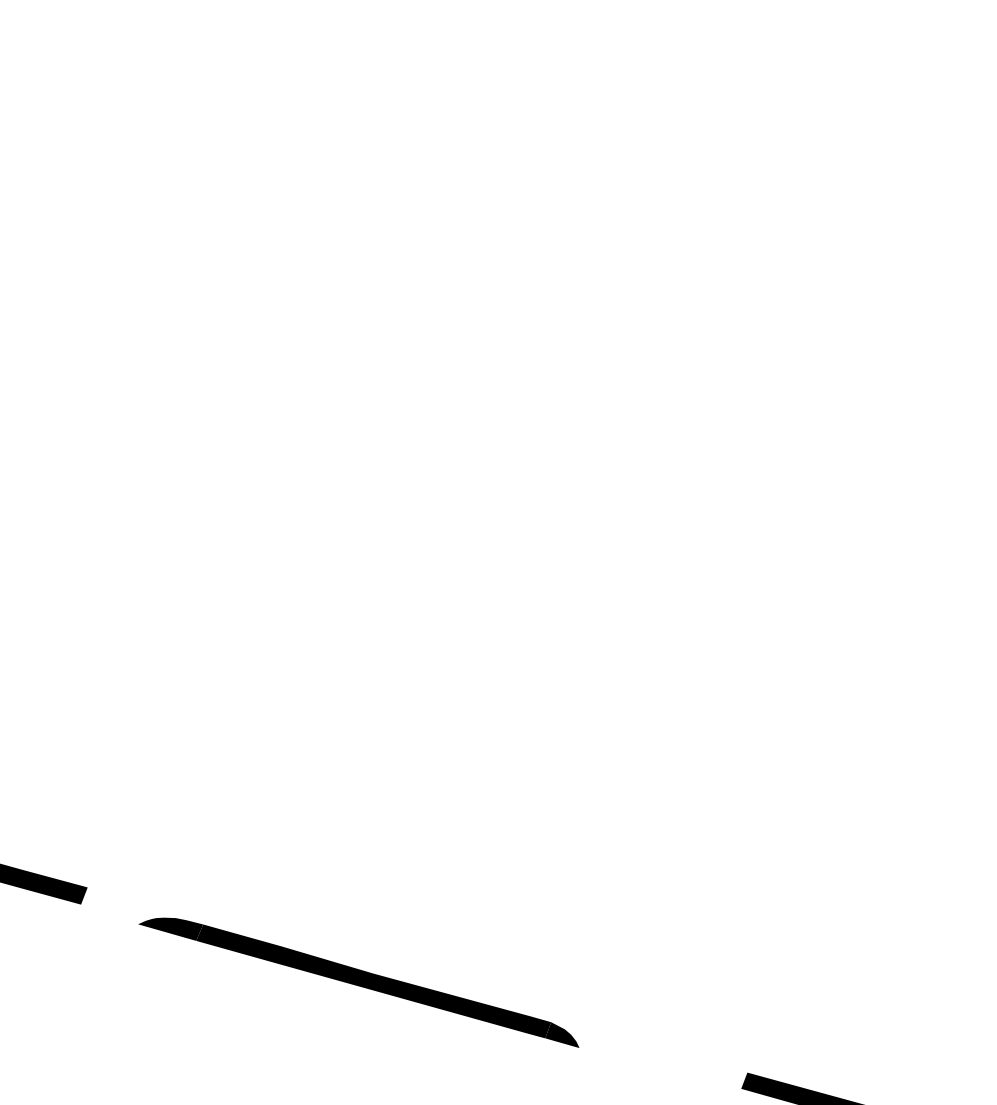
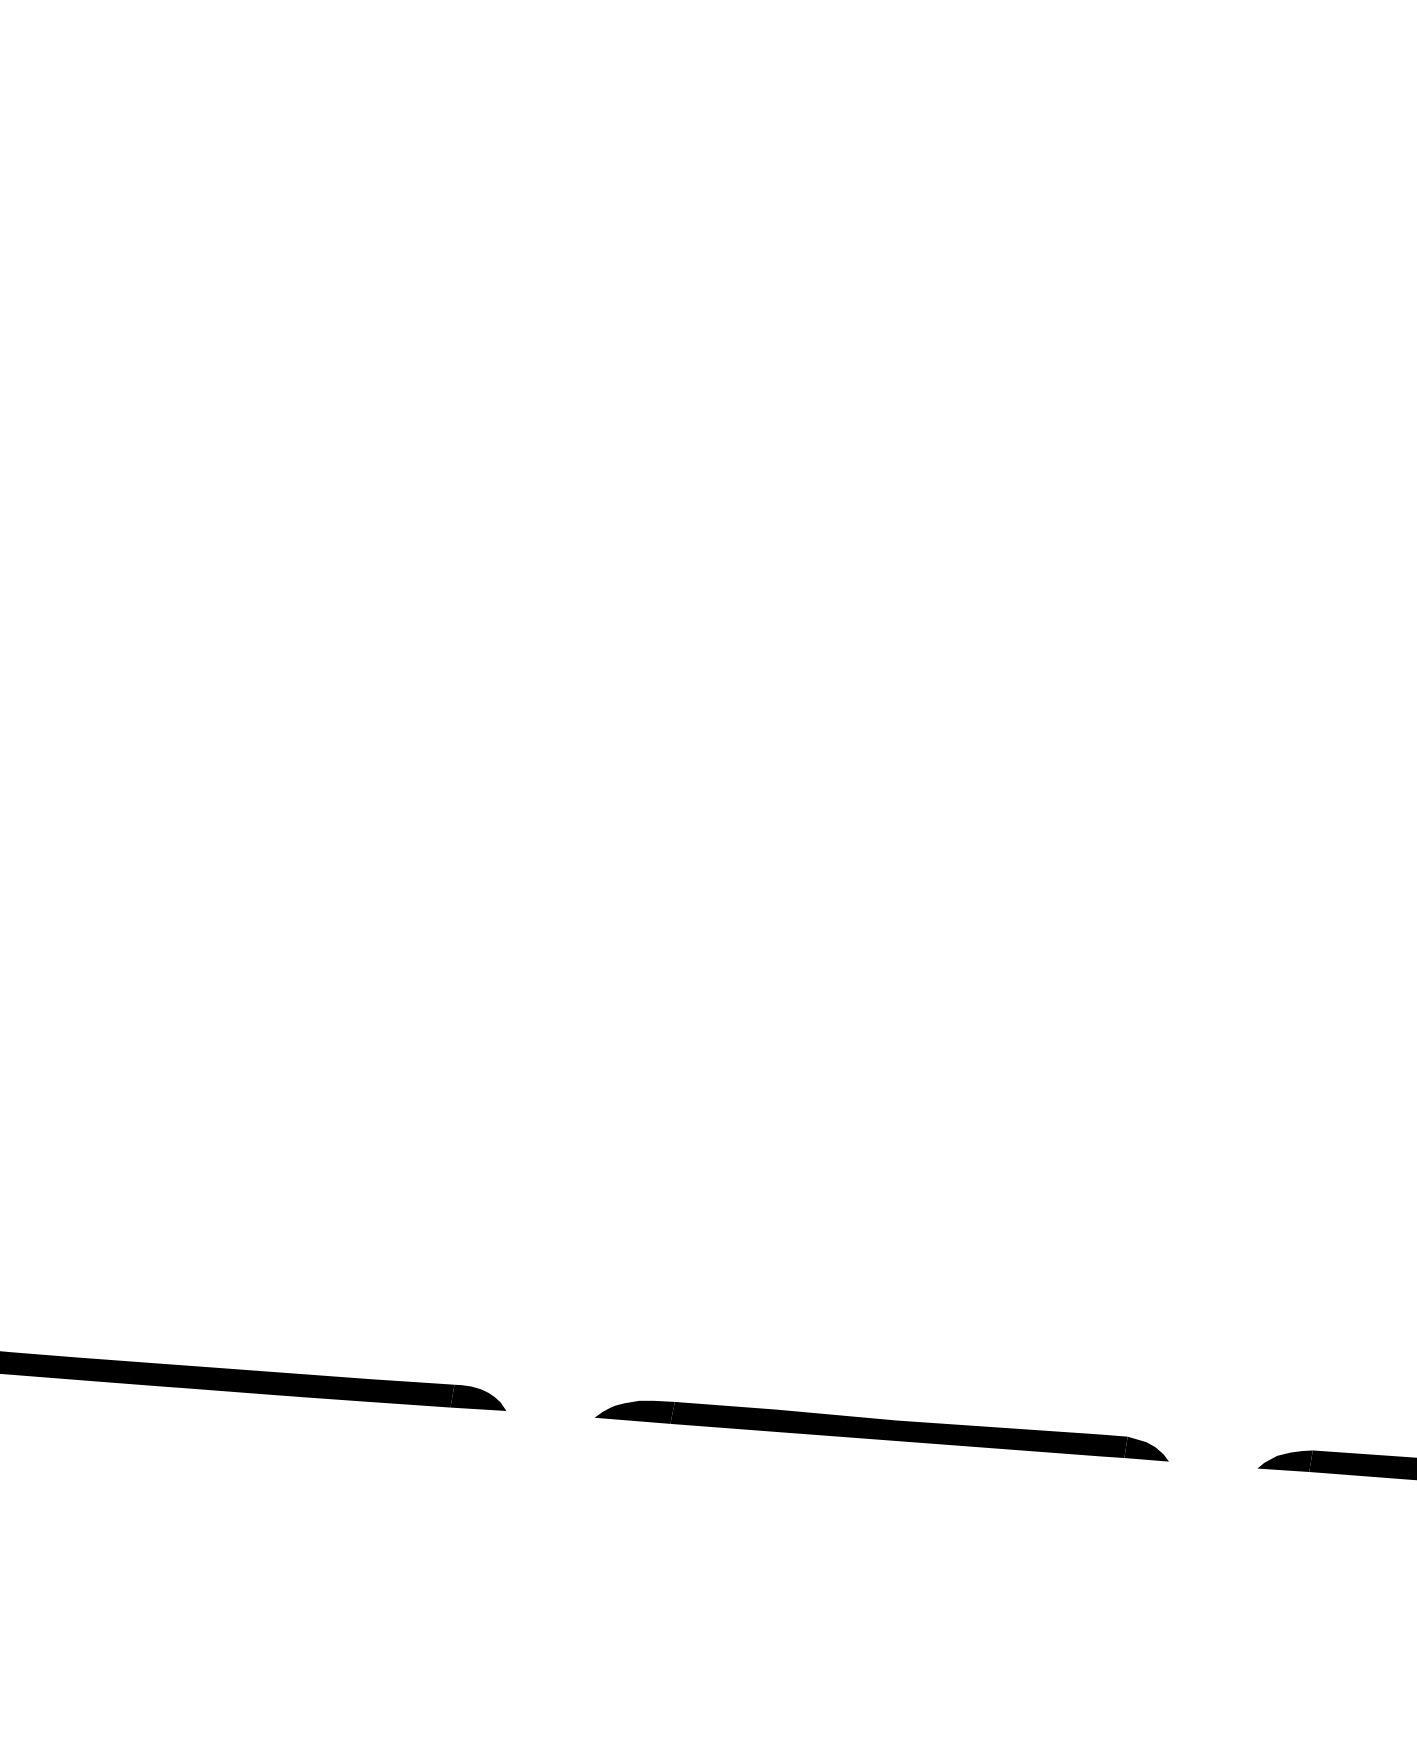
fill: (104, 901) -> (478, 1397), added
part: (360, 979) -> (881, 1430), moved
fill: (723, 1076) -> (1284, 1461), added

